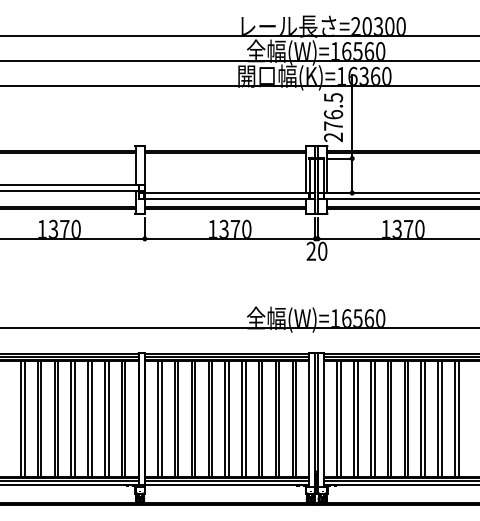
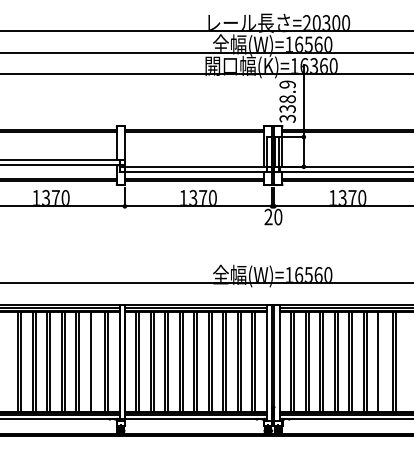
text: (333, 117) -> (287, 101), 276.5 -> 338.9
line: (108, 419) -> (93, 362), removed
line: (441, 419) -> (380, 362), removed

